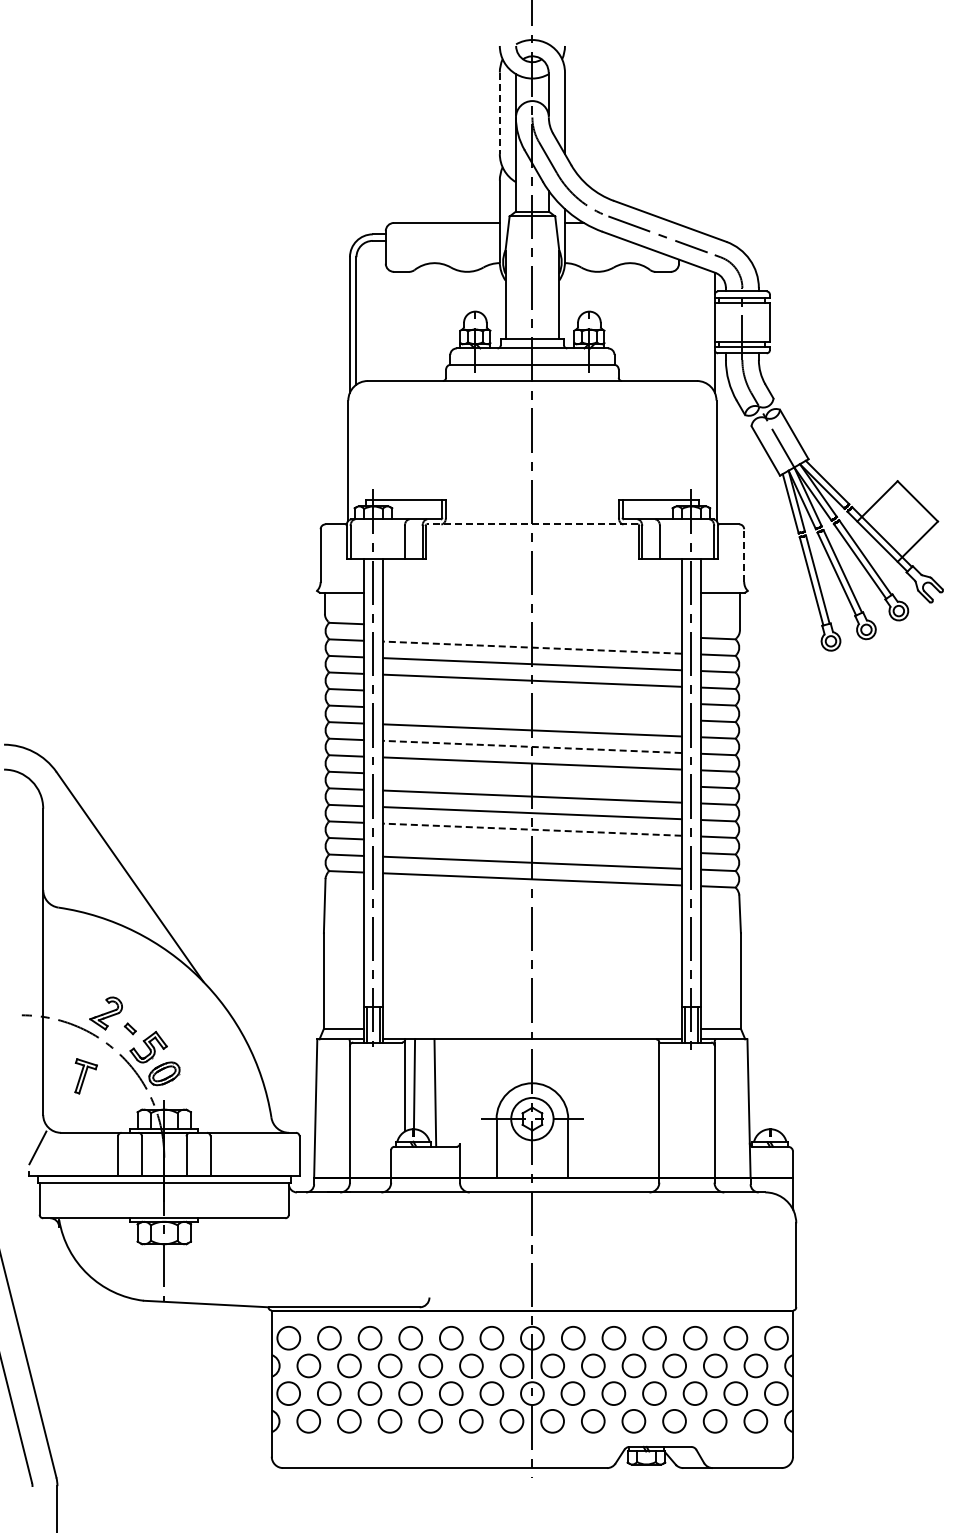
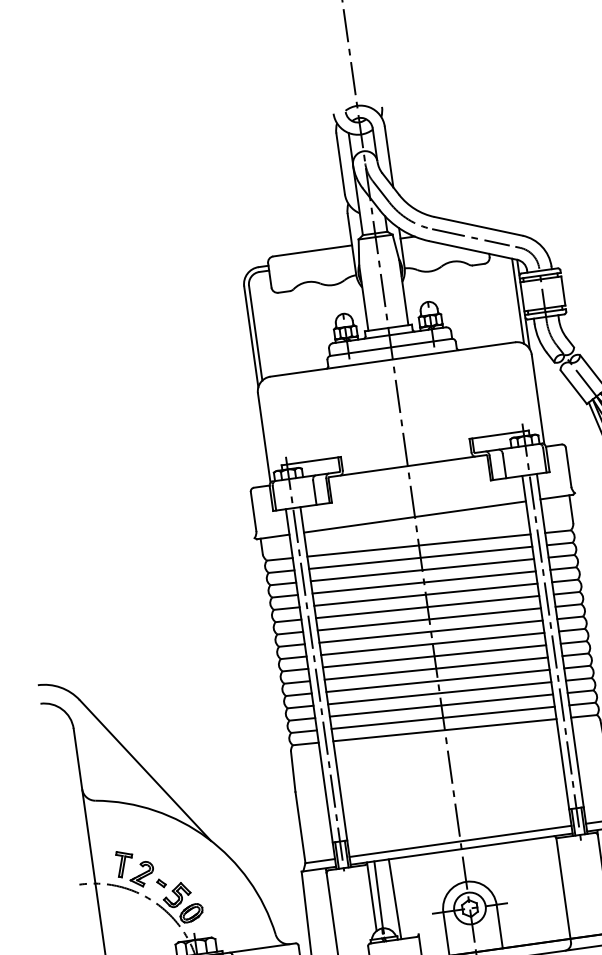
line: (499, 113) -> (340, 163), dashed -> solid
line: (708, 327) -> (518, 301), added
line: (532, 524) -> (407, 466), dashed -> solid
line: (744, 555) -> (568, 467), dashed -> solid
line: (532, 592) -> (415, 516), added
line: (532, 631) -> (419, 545), added
line: (531, 647) -> (420, 557), dashed -> solid
line: (532, 697) -> (425, 594), added
line: (532, 713) -> (427, 606), added
line: (531, 746) -> (430, 631), dashed -> solid
line: (532, 779) -> (434, 655), added
line: (531, 829) -> (439, 693), dashed -> solid
line: (532, 846) -> (441, 705), added
line: (532, 1028) -> (460, 841), added
part: (85, 1076) -> (124, 864), moved

